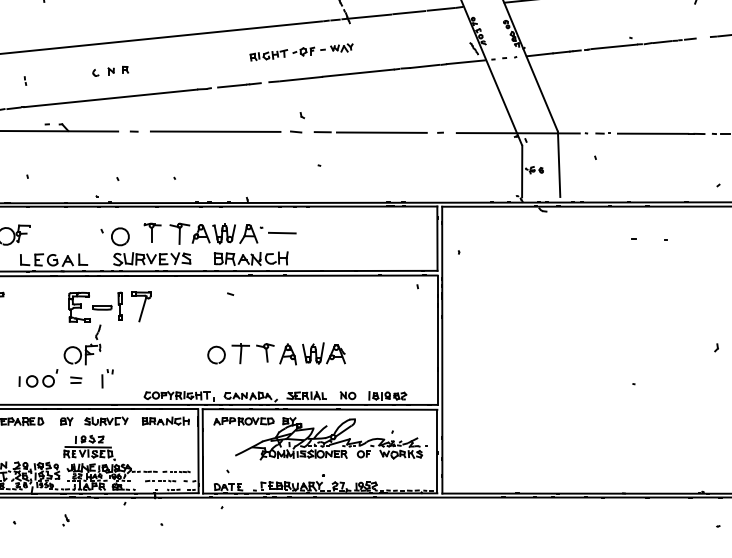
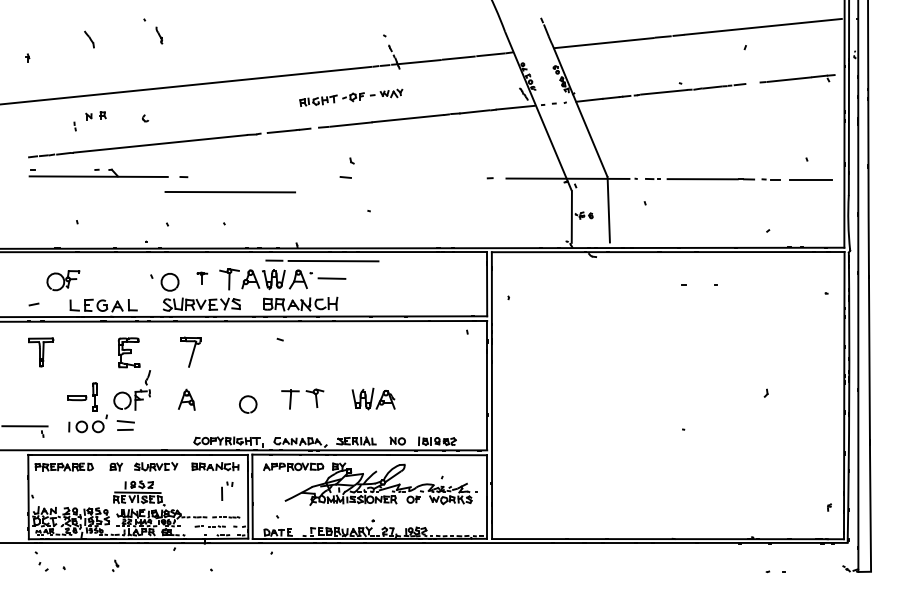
part: (117, 70) -> (95, 115), moved
line: (214, 132) -> (229, 192), moved
line: (370, 132) -> (322, 260), moved
part: (152, 232) -> (202, 277), size x0.6
part: (107, 306) -> (82, 396), moved
arc: (216, 348) -> (248, 397), moved
part: (287, 354) -> (186, 399), moved
part: (107, 378) -> (227, 490), moved
part: (75, 380) -> (125, 425), size x1.6

